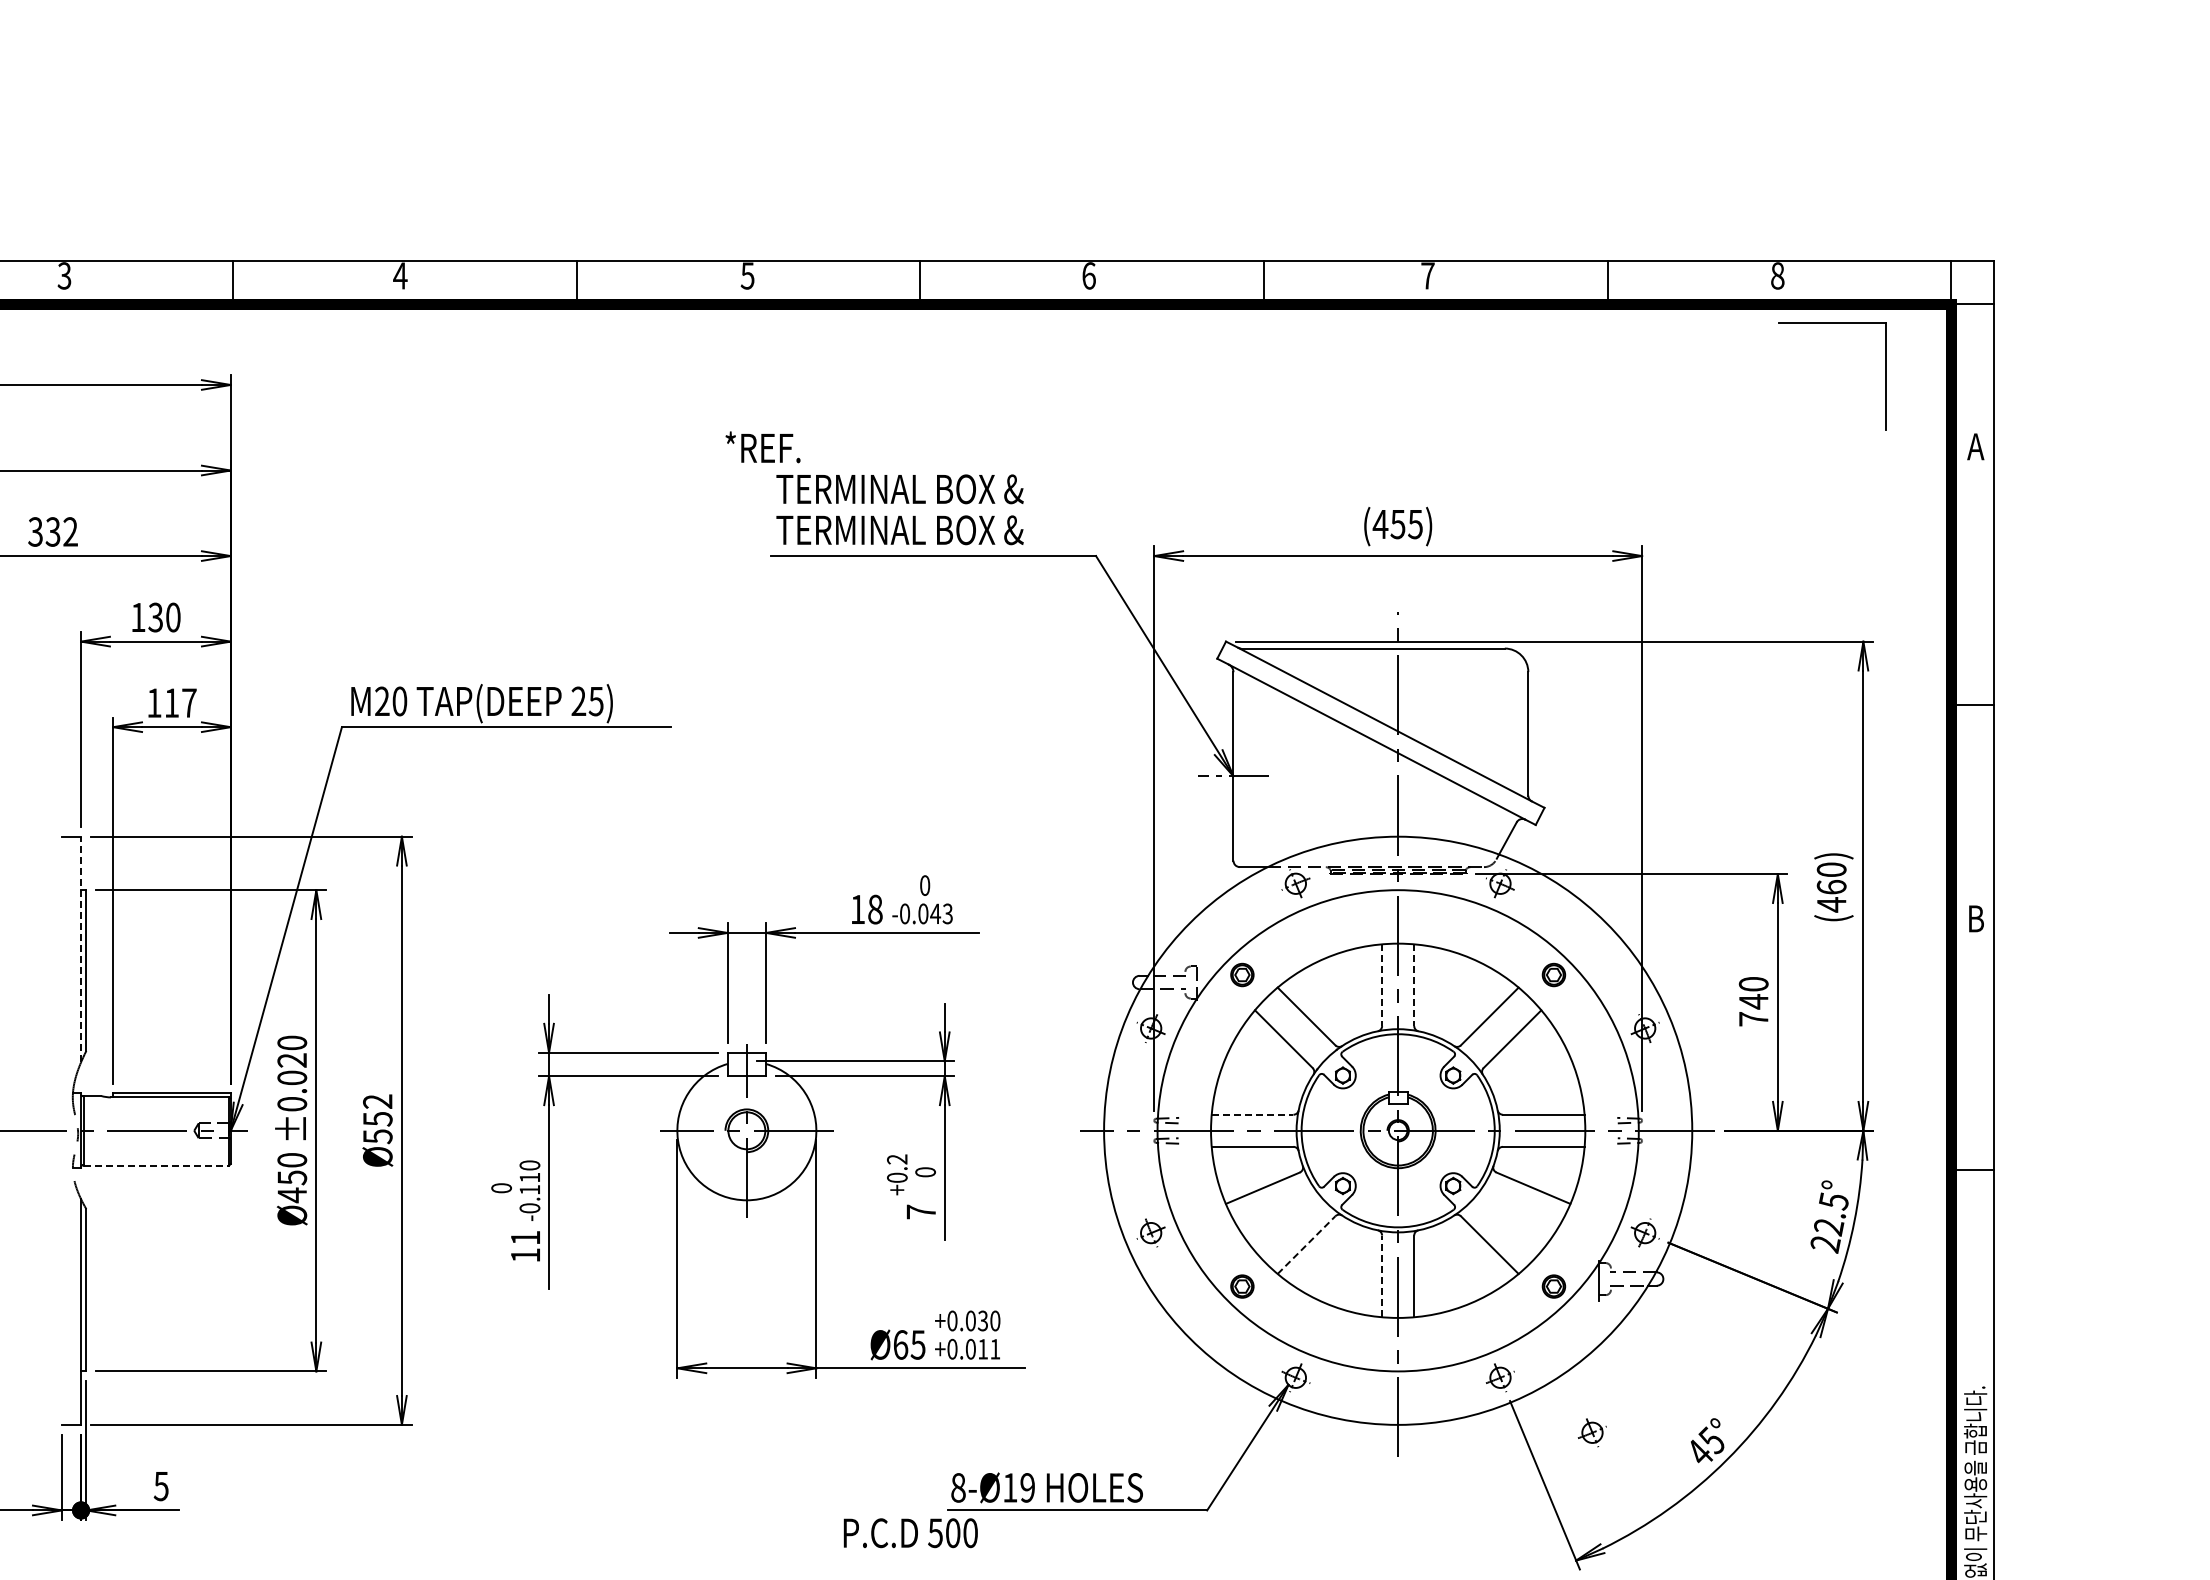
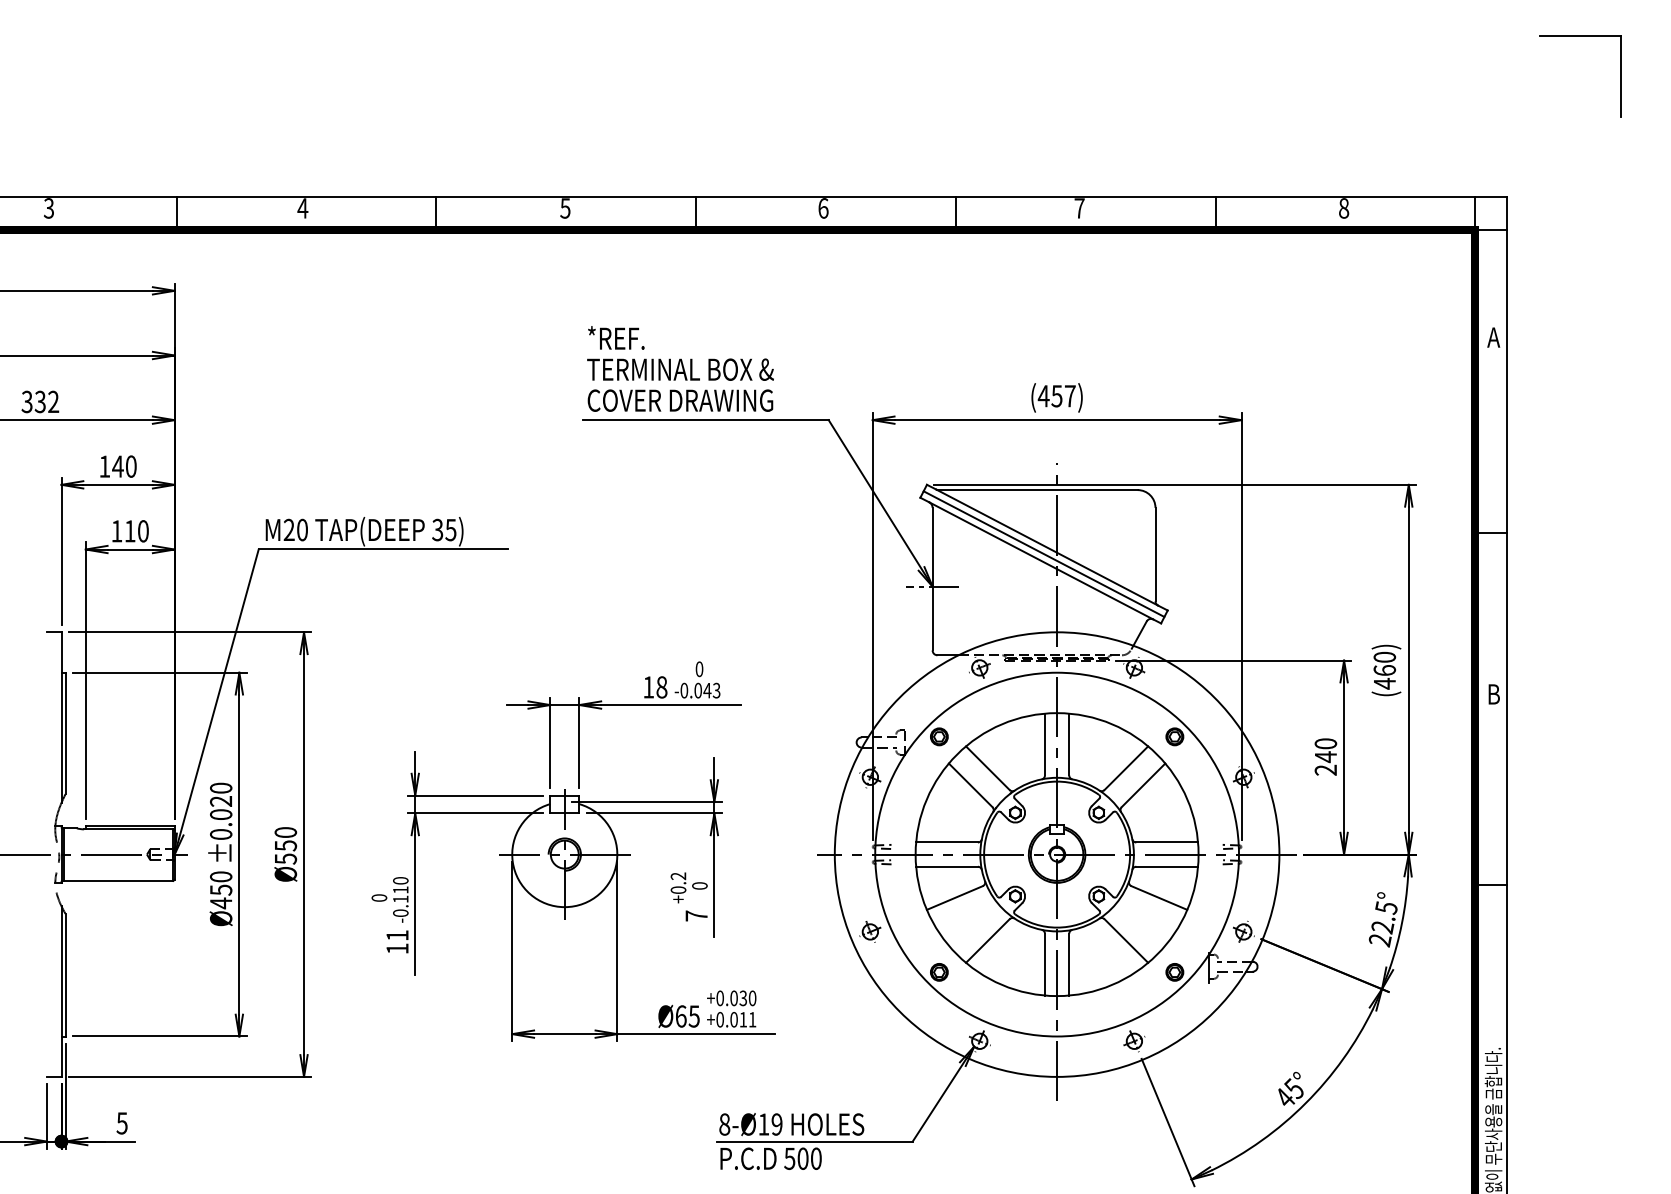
part: (1832, 323) -> (1580, 36), moved
text: (762, 447) -> (615, 338), moved
text: (1415, 524) -> (1070, 396), (455) -> (457)
text: (899, 530) -> (680, 400), TERMINAL BOX & -> COVER DRAWING
text: (155, 617) -> (117, 466), 130 -> 140
text: (578, 701) -> (437, 530), 25) -> 35)
text: (189, 702) -> (143, 530), 117 -> 110
line: (1380, 733) -> (1043, 554), added
line: (81, 949) -> (61, 717), dashed -> solid
line: (1382, 985) -> (1045, 744), dashed -> solid
line: (1414, 985) -> (1069, 744), dashed -> solid
text: (1753, 1019) -> (1325, 770), 740 -> 240
text: (377, 1101) -> (285, 832), Ø552 -> Ø550
line: (1252, 1114) -> (946, 842), dashed -> solid
line: (157, 1165) -> (119, 880), dashed -> solid
line: (1306, 1245) -> (987, 941), dashed -> solid
line: (1382, 1276) -> (1045, 964), dashed -> solid
part: (1591, 1432) -> (1203, 1082), removed
text: (910, 1533) -> (770, 1159), moved

